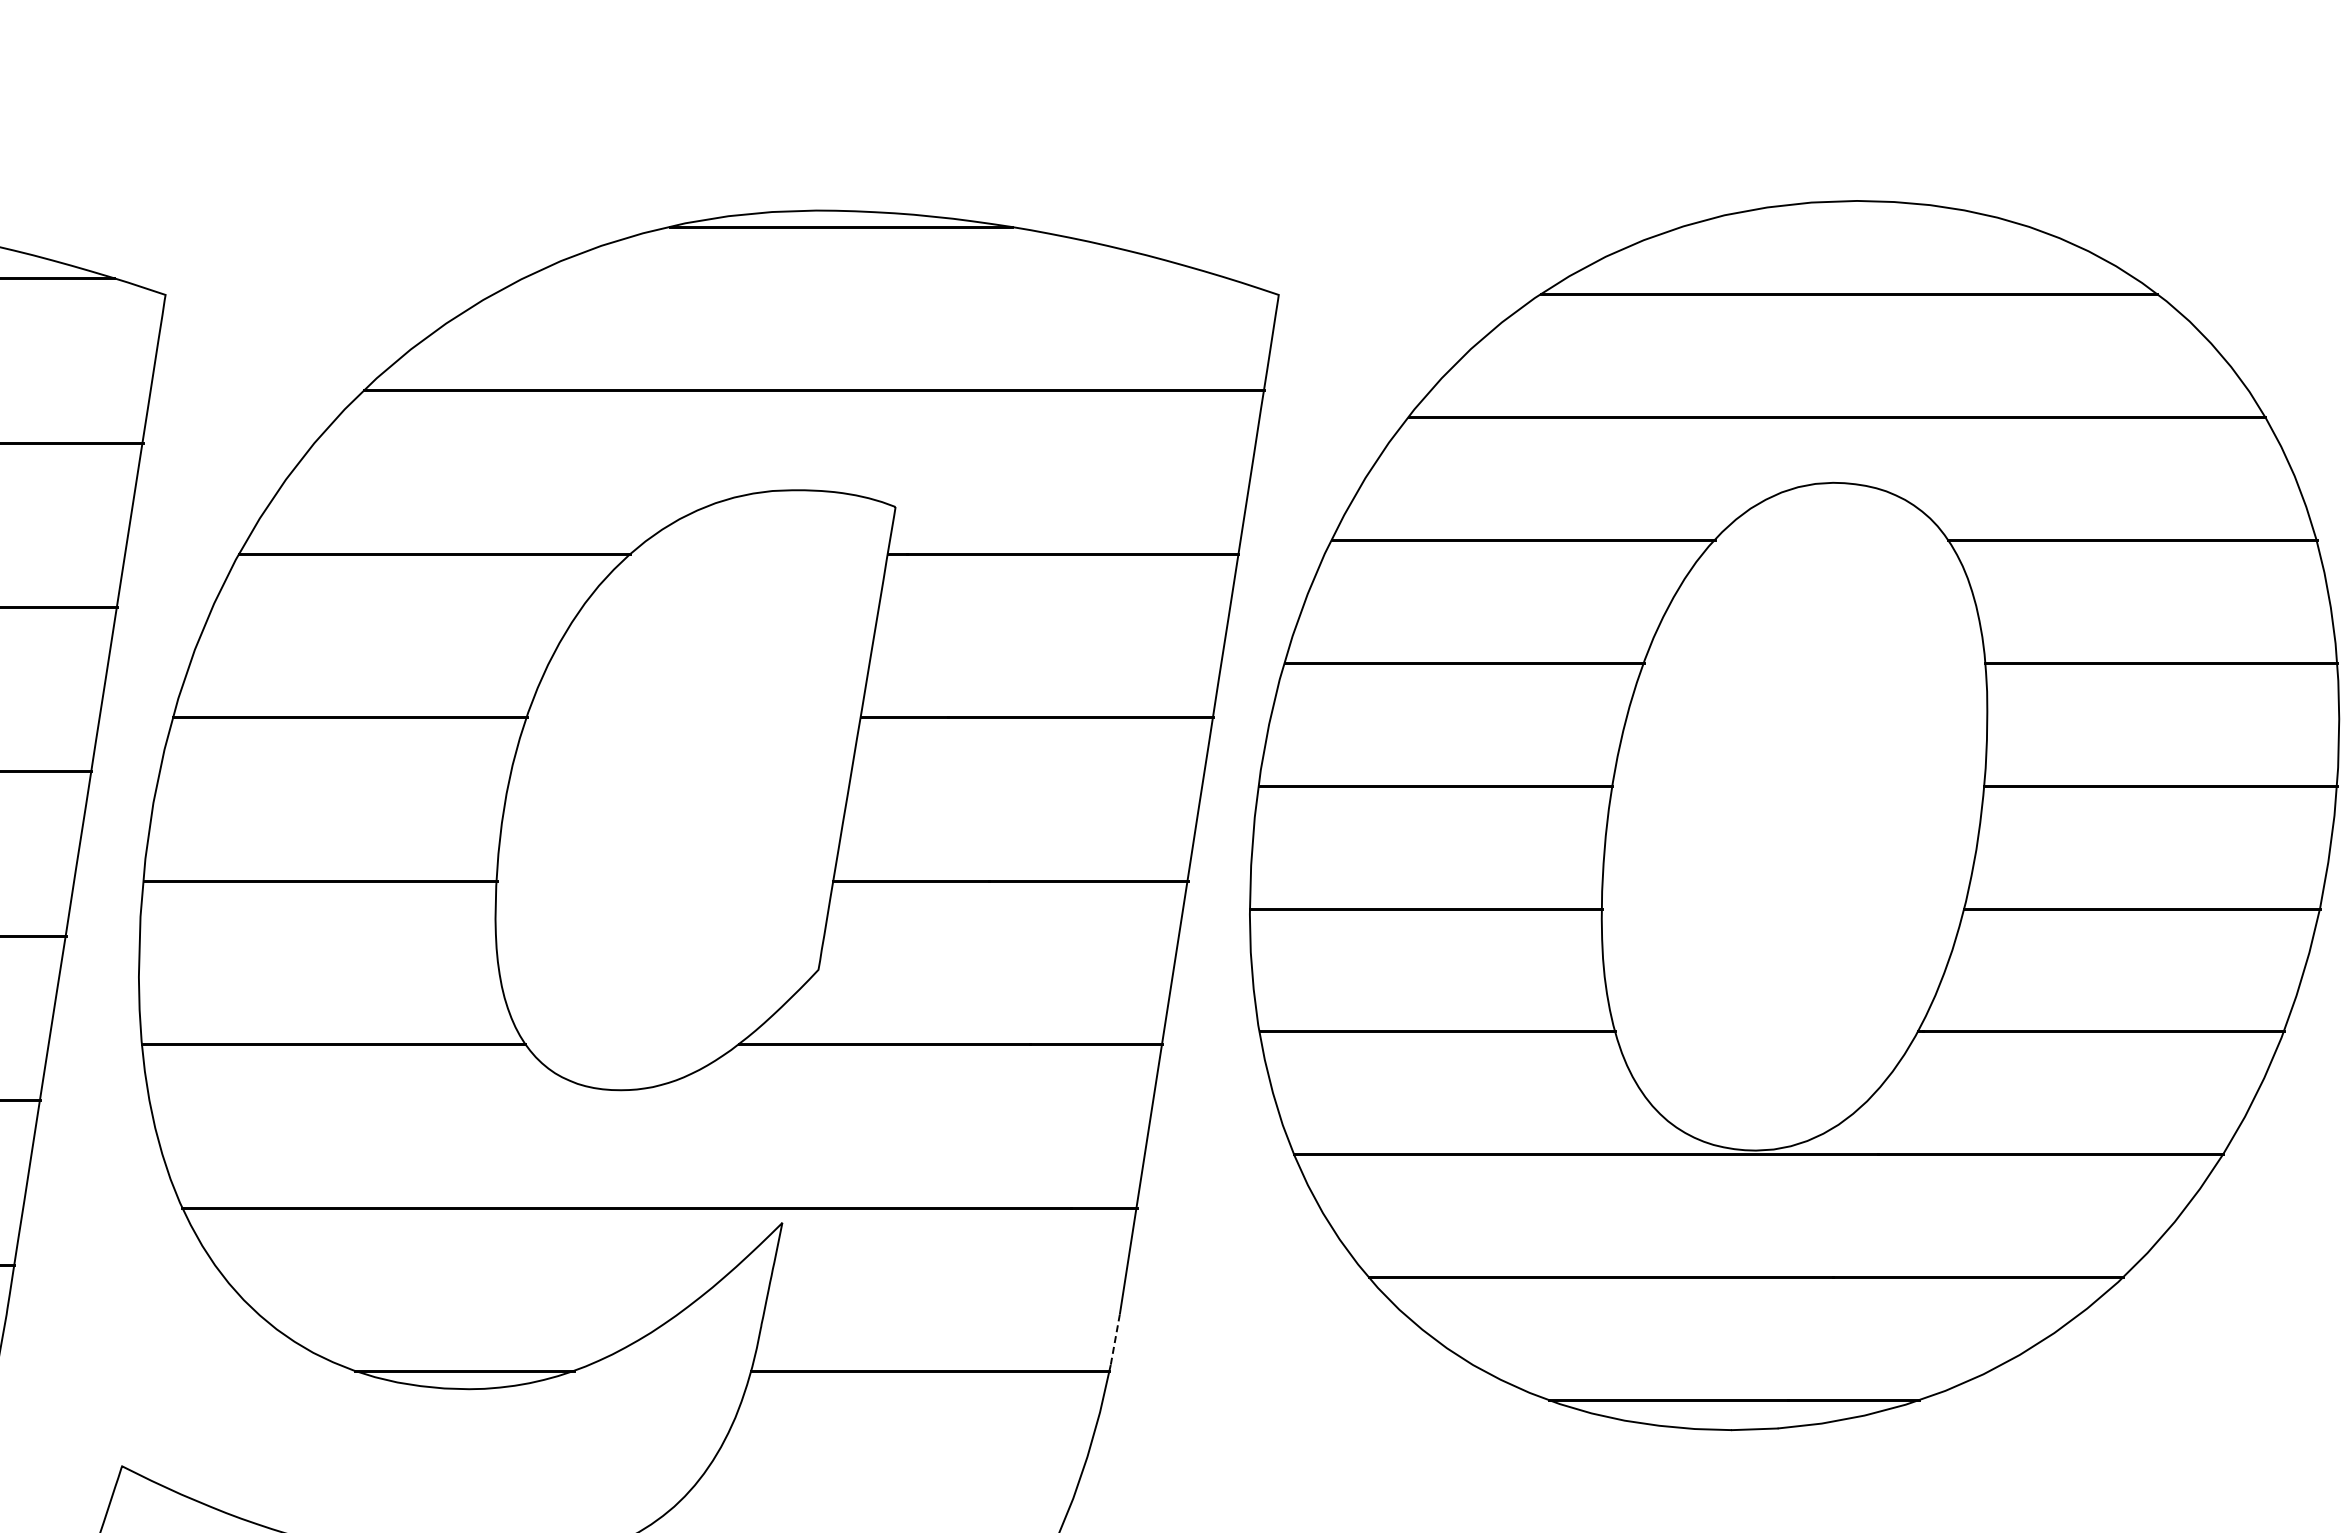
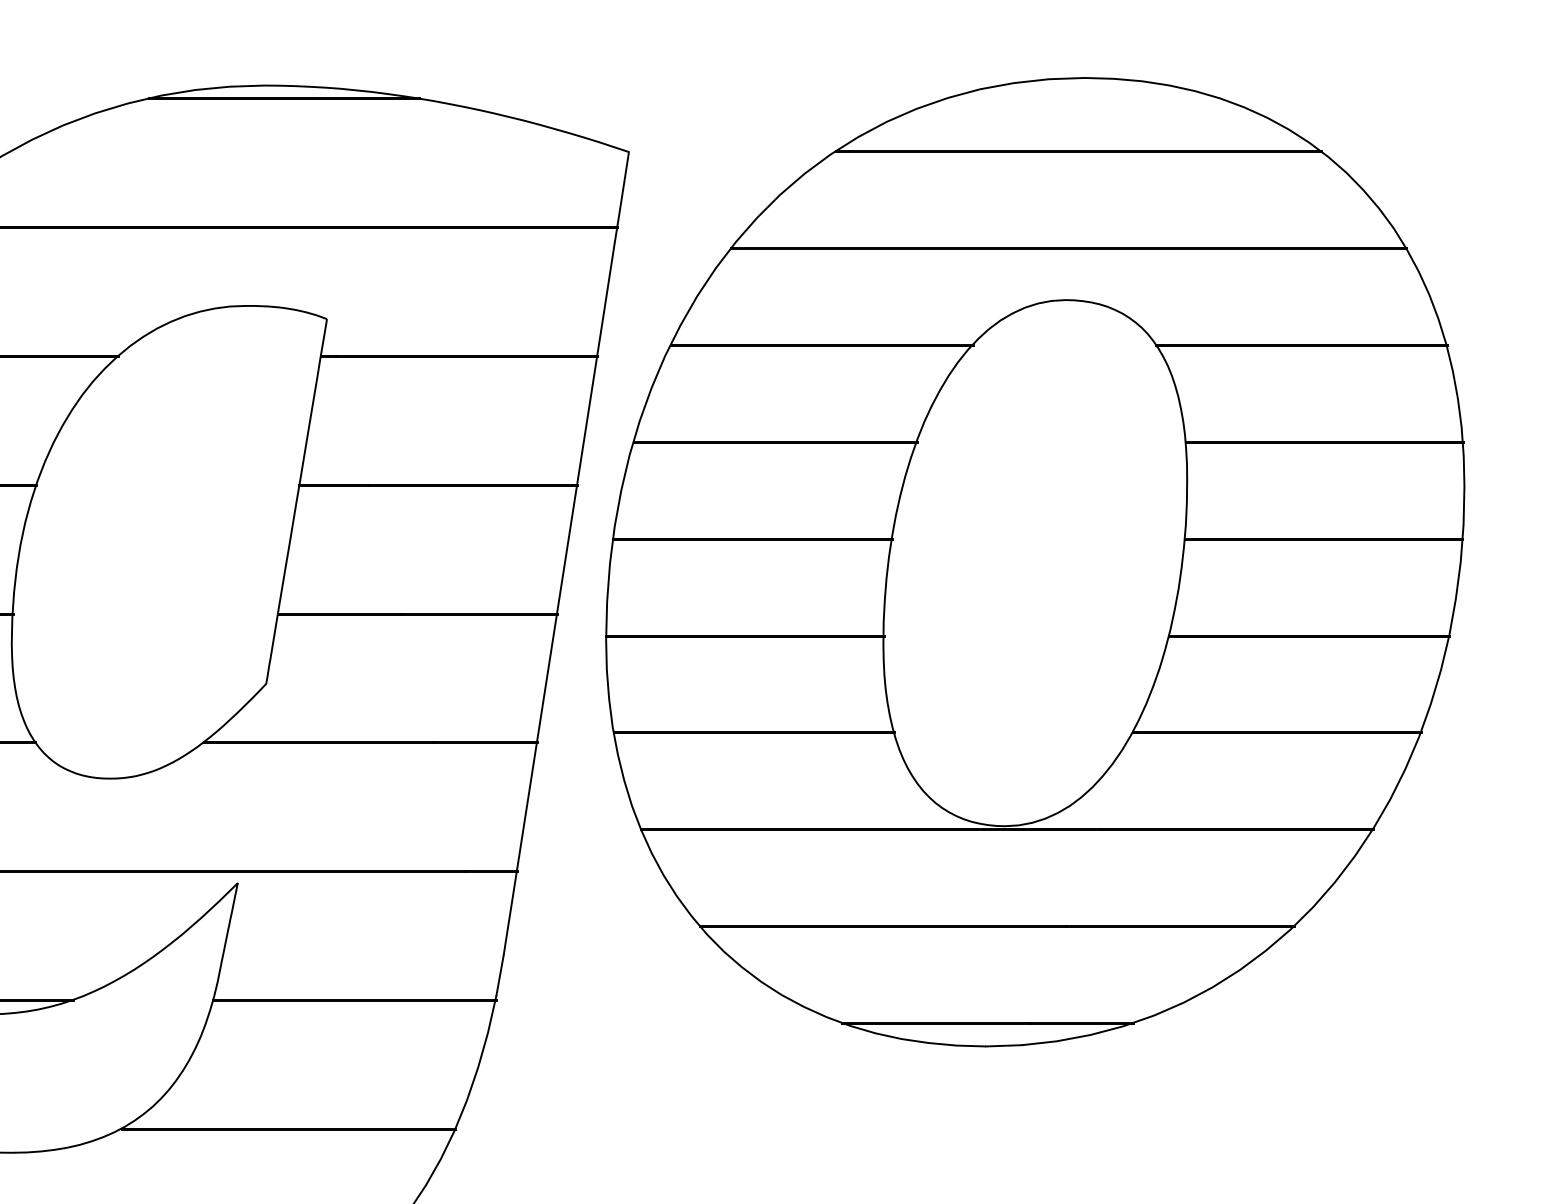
line: (1115, 1339) -> (500, 975), dashed -> solid

